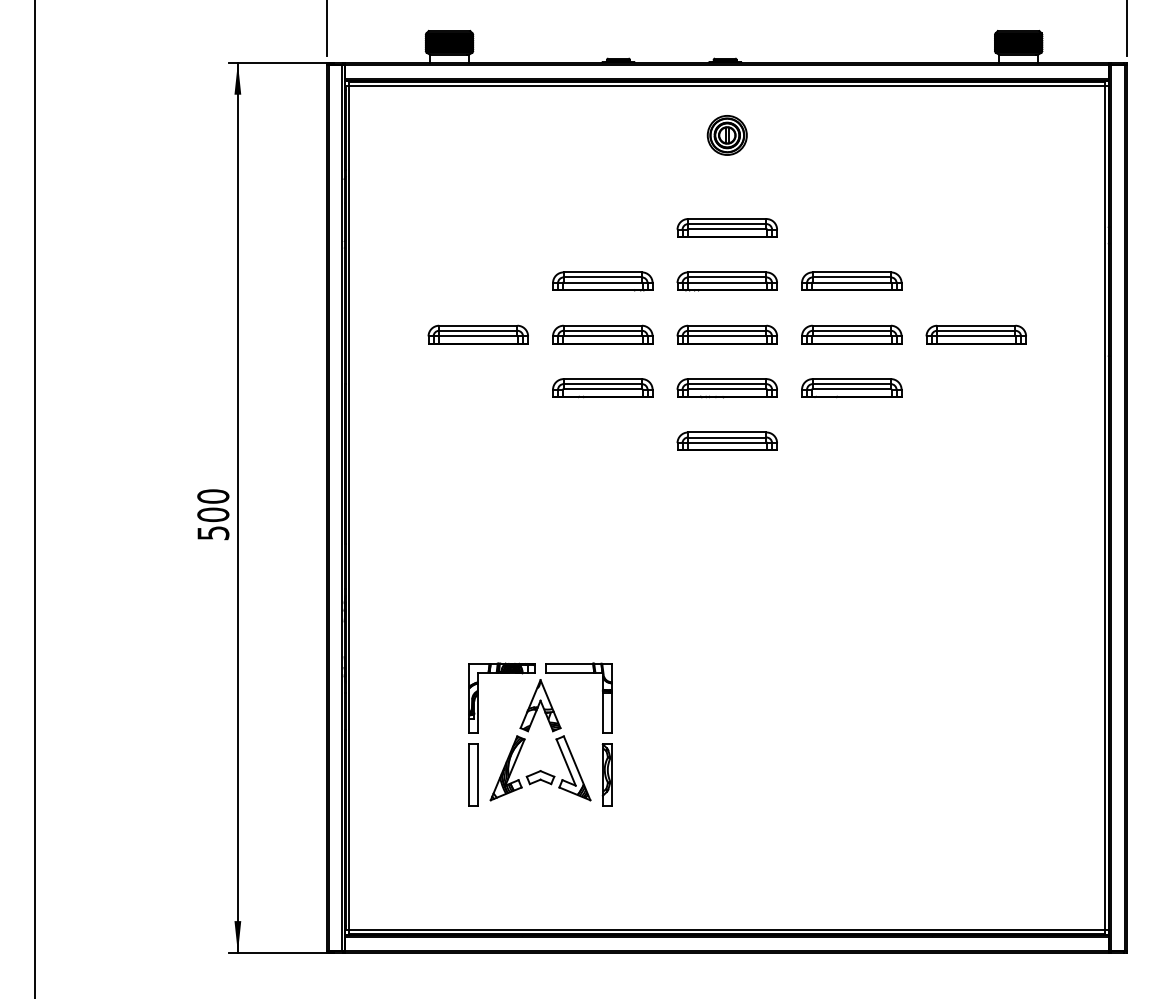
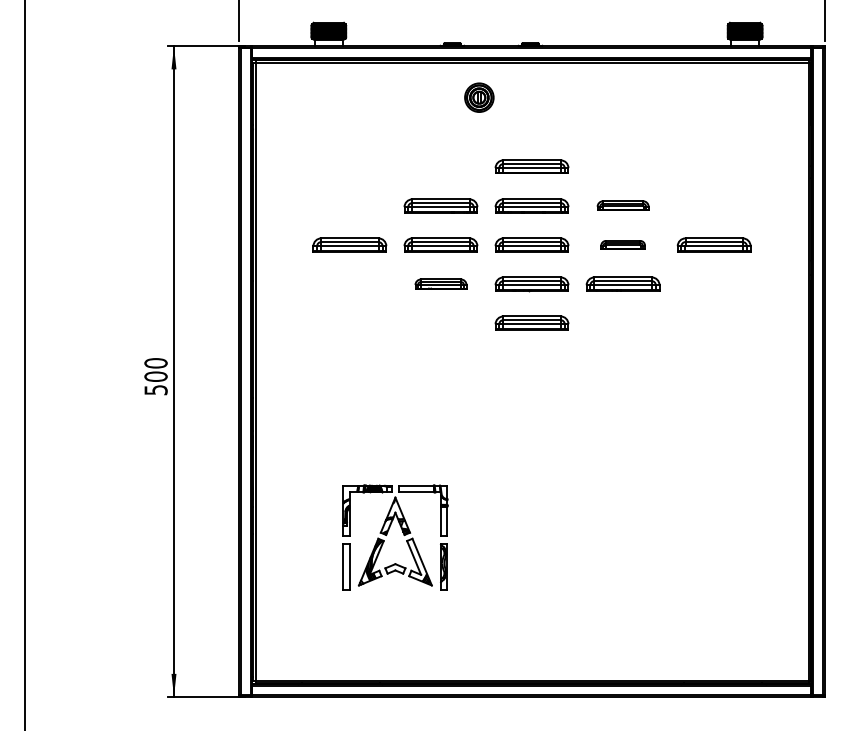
part: (726, 135) -> (478, 97), moved
part: (851, 280) -> (622, 205), size x0.7
part: (851, 334) -> (622, 244), size x0.6
part: (602, 388) -> (440, 284), size x0.7

